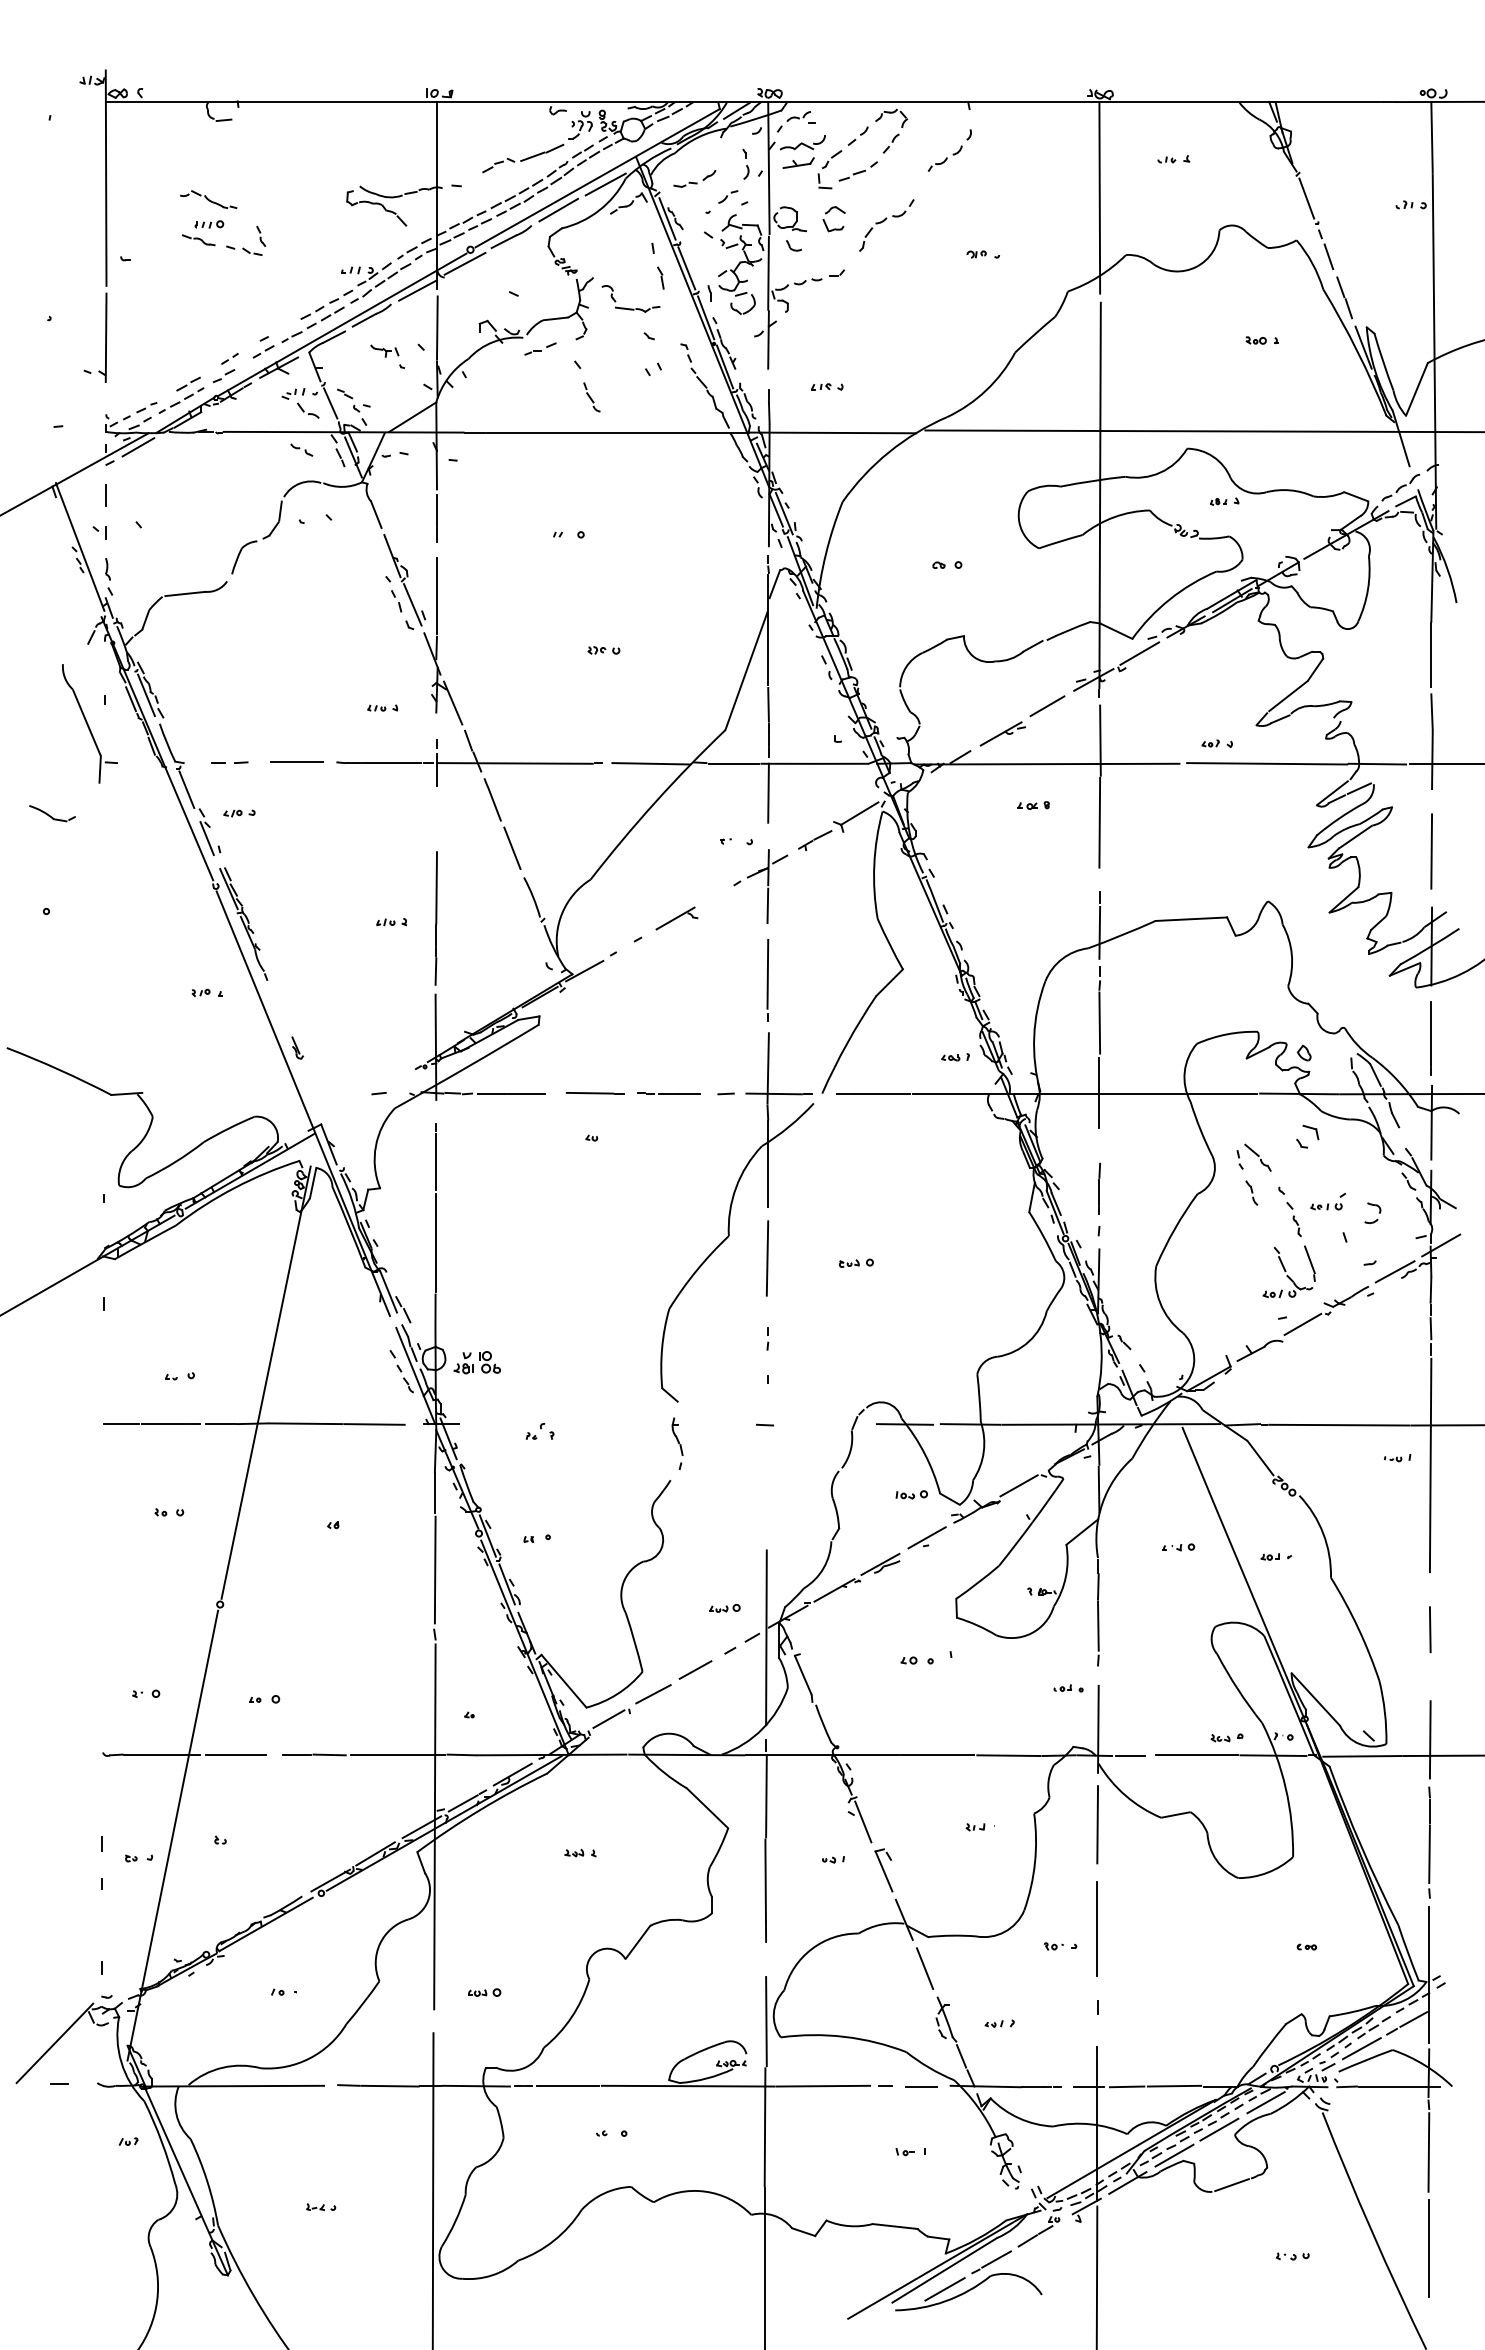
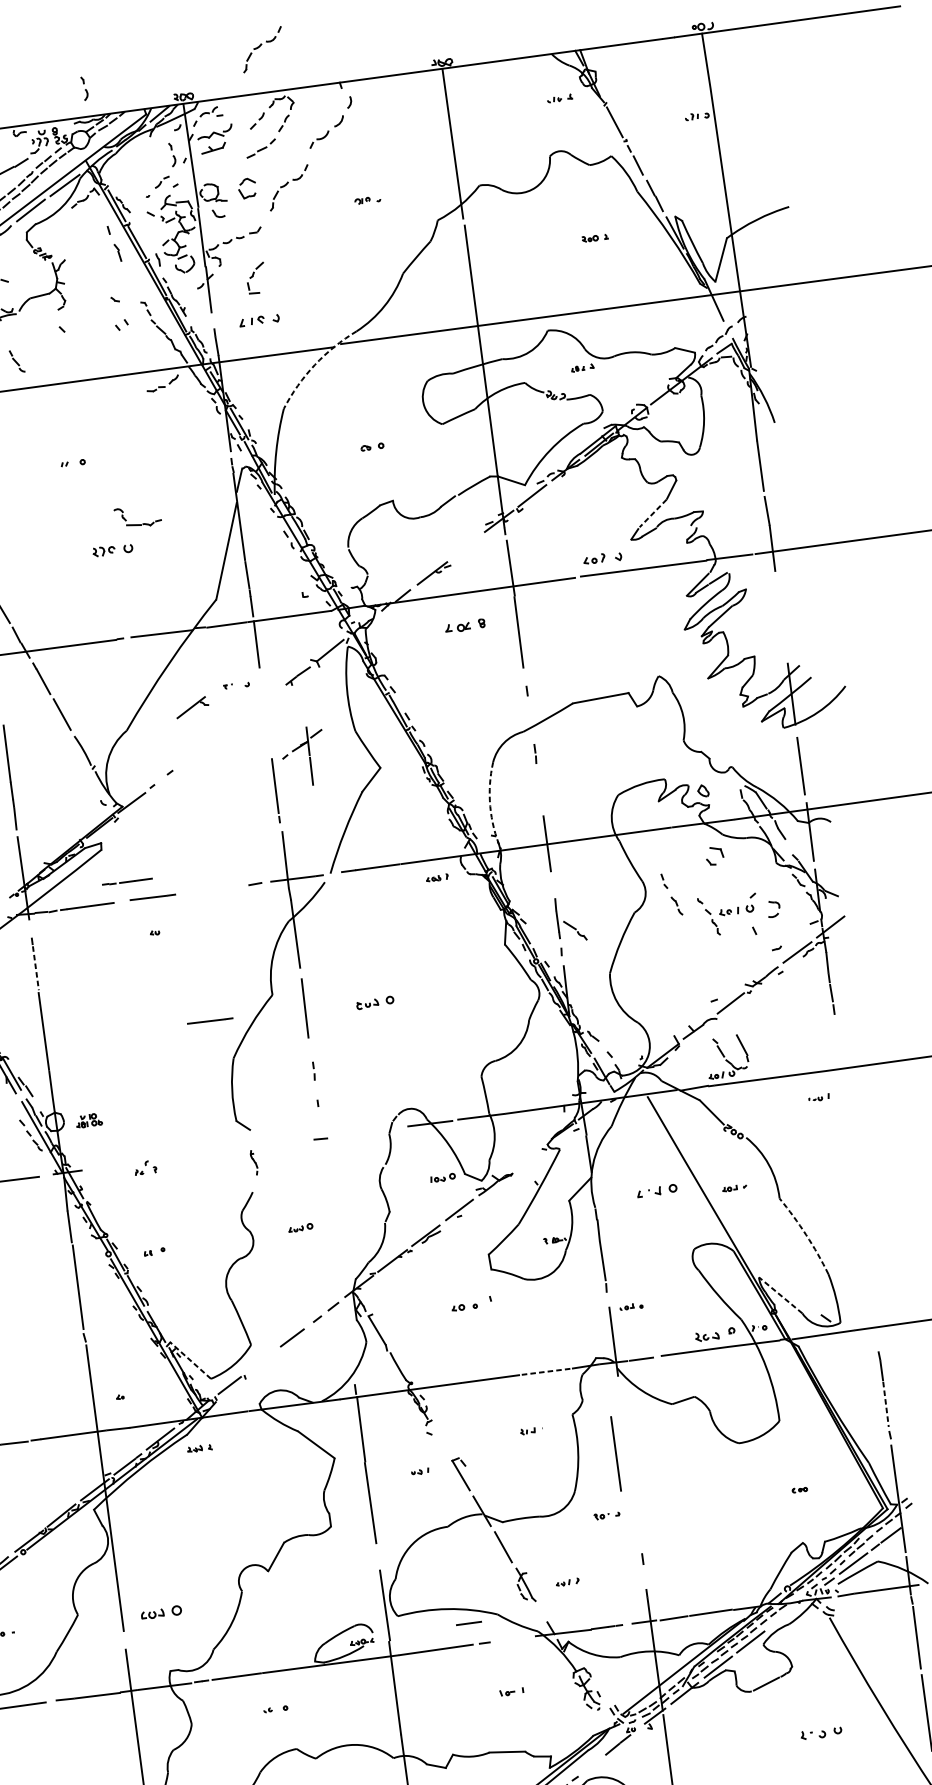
part: (876, 47) -> (262, 49), added
part: (646, 65) -> (84, 88), added
part: (949, 150) -> (330, 122), size x1.4
part: (1173, 159) -> (559, 98), moved
part: (829, 169) -> (255, 278), moved
part: (694, 178) -> (162, 383), moved
part: (630, 308) -> (138, 524), moved
part: (540, 348) -> (31, 320), removed
part: (827, 386) -> (259, 320), size x1.6
part: (591, 397) -> (16, 361), moved
arc: (888, 452) -> (314, 365), solid -> dashed
part: (603, 650) -> (112, 550), size x1.6
line: (1288, 696) -> (653, 513), solid -> dashed
line: (1047, 706) -> (465, 547), removed
part: (1216, 743) -> (601, 558), size x1.6
part: (1033, 805) -> (465, 625), size x1.6
line: (1431, 851) -> (781, 619), removed
part: (767, 885) -> (309, 755), moved
part: (676, 918) -> (191, 707), moved
line: (1099, 932) -> (530, 718), removed
line: (1099, 1022) -> (539, 788), removed
arc: (1034, 1036) -> (490, 806), solid -> dashed
part: (955, 1057) -> (437, 878), moved
line: (668, 1093) -> (127, 881), moved
part: (1257, 1157) -> (574, 930), moved
line: (436, 1162) -> (36, 968), solid -> dashed
part: (1327, 1201) -> (737, 904), size x1.4
line: (645, 1258) -> (209, 1021), added
part: (855, 1262) -> (374, 1002), size x1.4
part: (1288, 1271) -> (726, 1056), moved
part: (476, 1362) -> (88, 1120), size x0.7
part: (677, 1443) -> (254, 1162), size x0.6
line: (1430, 1465) -> (845, 1100), removed
line: (1018, 1485) -> (525, 1159), removed
part: (1178, 1547) -> (657, 1191), size x1.6
part: (724, 1607) -> (300, 1227), moved
arc: (1358, 1627) -> (806, 1234), solid -> dashed
line: (1429, 1629) -> (862, 1228), removed
line: (766, 1637) -> (344, 1304), removed
line: (564, 1681) -> (191, 1360), solid -> dashed
part: (1068, 1688) -> (631, 1306), moved
line: (653, 1694) -> (262, 1361), removed
line: (1315, 1699) -> (780, 1295), solid -> dashed
part: (1226, 1737) -> (714, 1334), size x1.6
line: (1429, 1739) -> (873, 1314), removed
line: (1008, 1755) -> (546, 1371), solid -> dashed
line: (863, 1821) -> (439, 1438), removed
line: (1097, 1824) -> (623, 1416), removed
part: (580, 1852) -> (199, 1448), moved
line: (1429, 1854) -> (885, 1404), solid -> dashed
line: (1096, 1928) -> (615, 1453), moved
part: (484, 1992) -> (161, 1612), size x1.6
line: (961, 2056) -> (541, 1612), removed
line: (921, 2086) -> (468, 1623), moved
line: (1265, 2102) -> (783, 1615), removed
part: (1292, 2256) -> (821, 1733), size x1.6
line: (996, 2259) -> (590, 1767), removed

